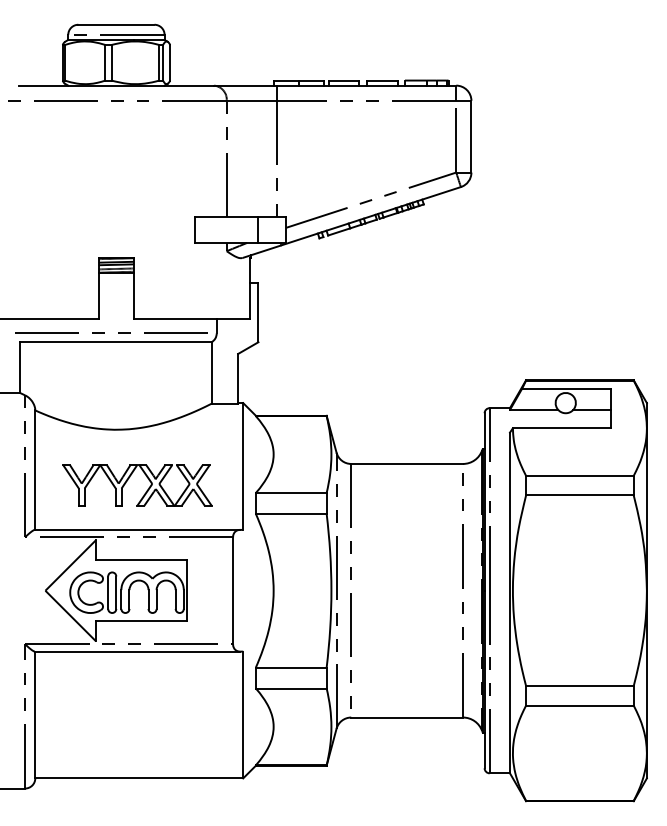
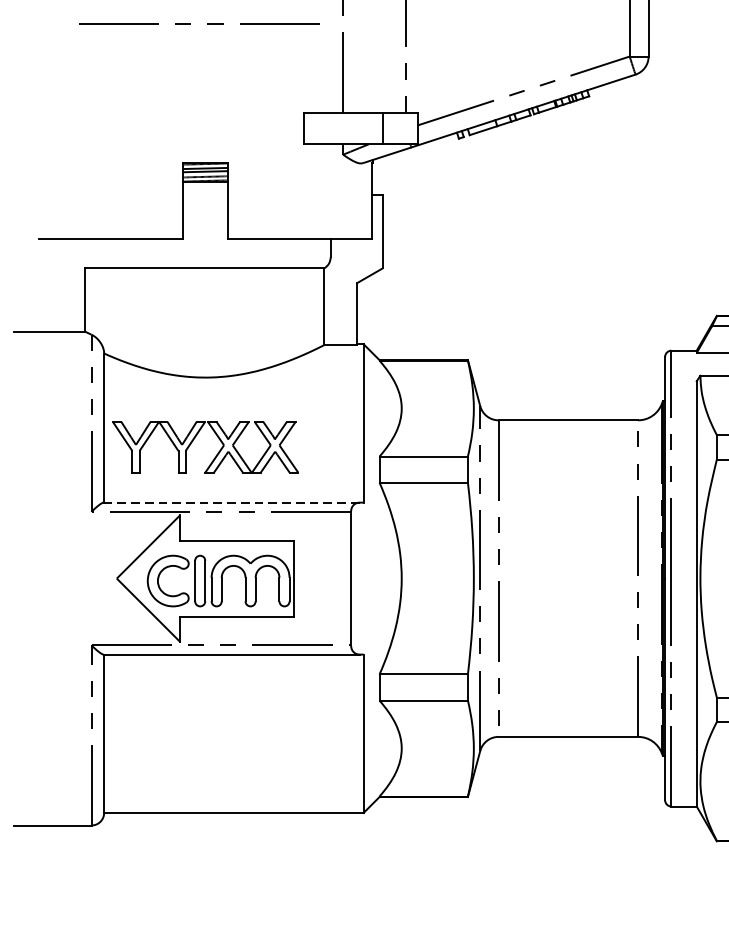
line: (104, 332) -> (190, 22), moved
part: (128, 480) -> (194, 440), moved
line: (137, 529) -> (231, 502), solid -> dashed

